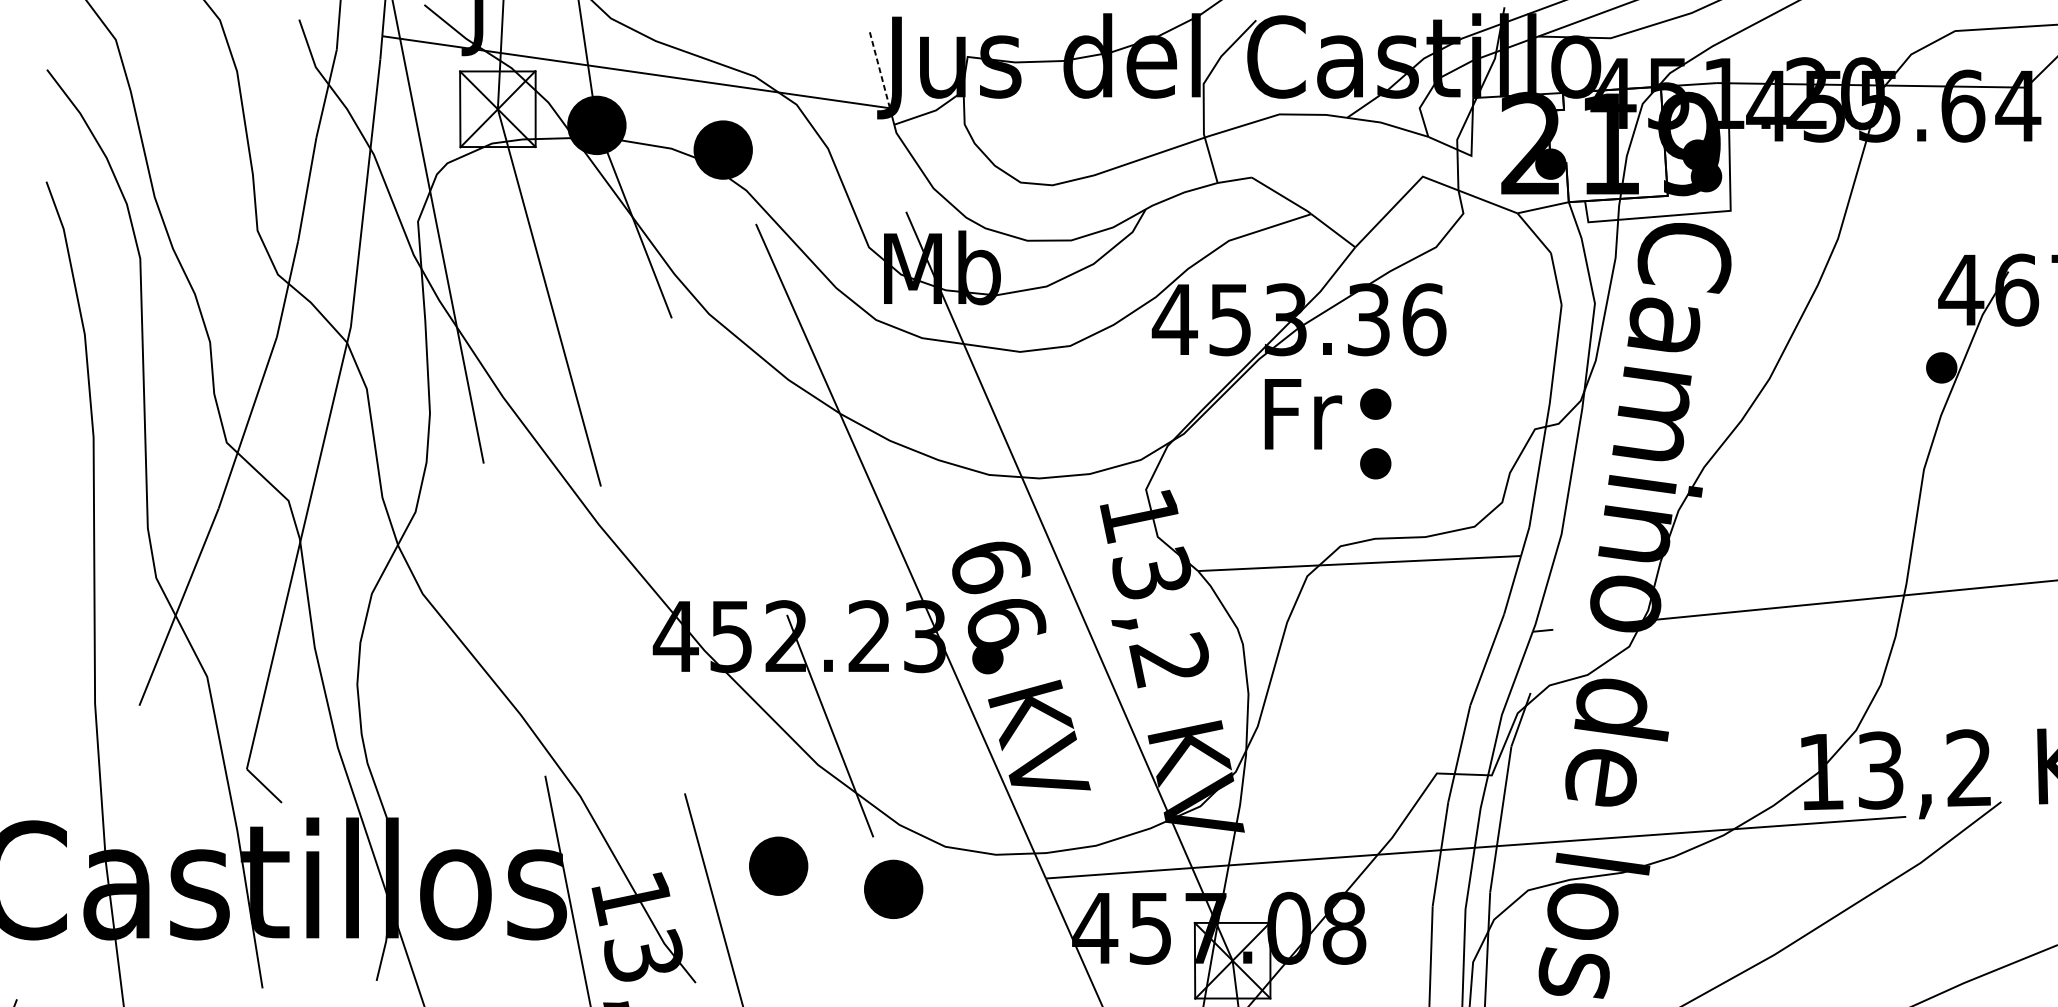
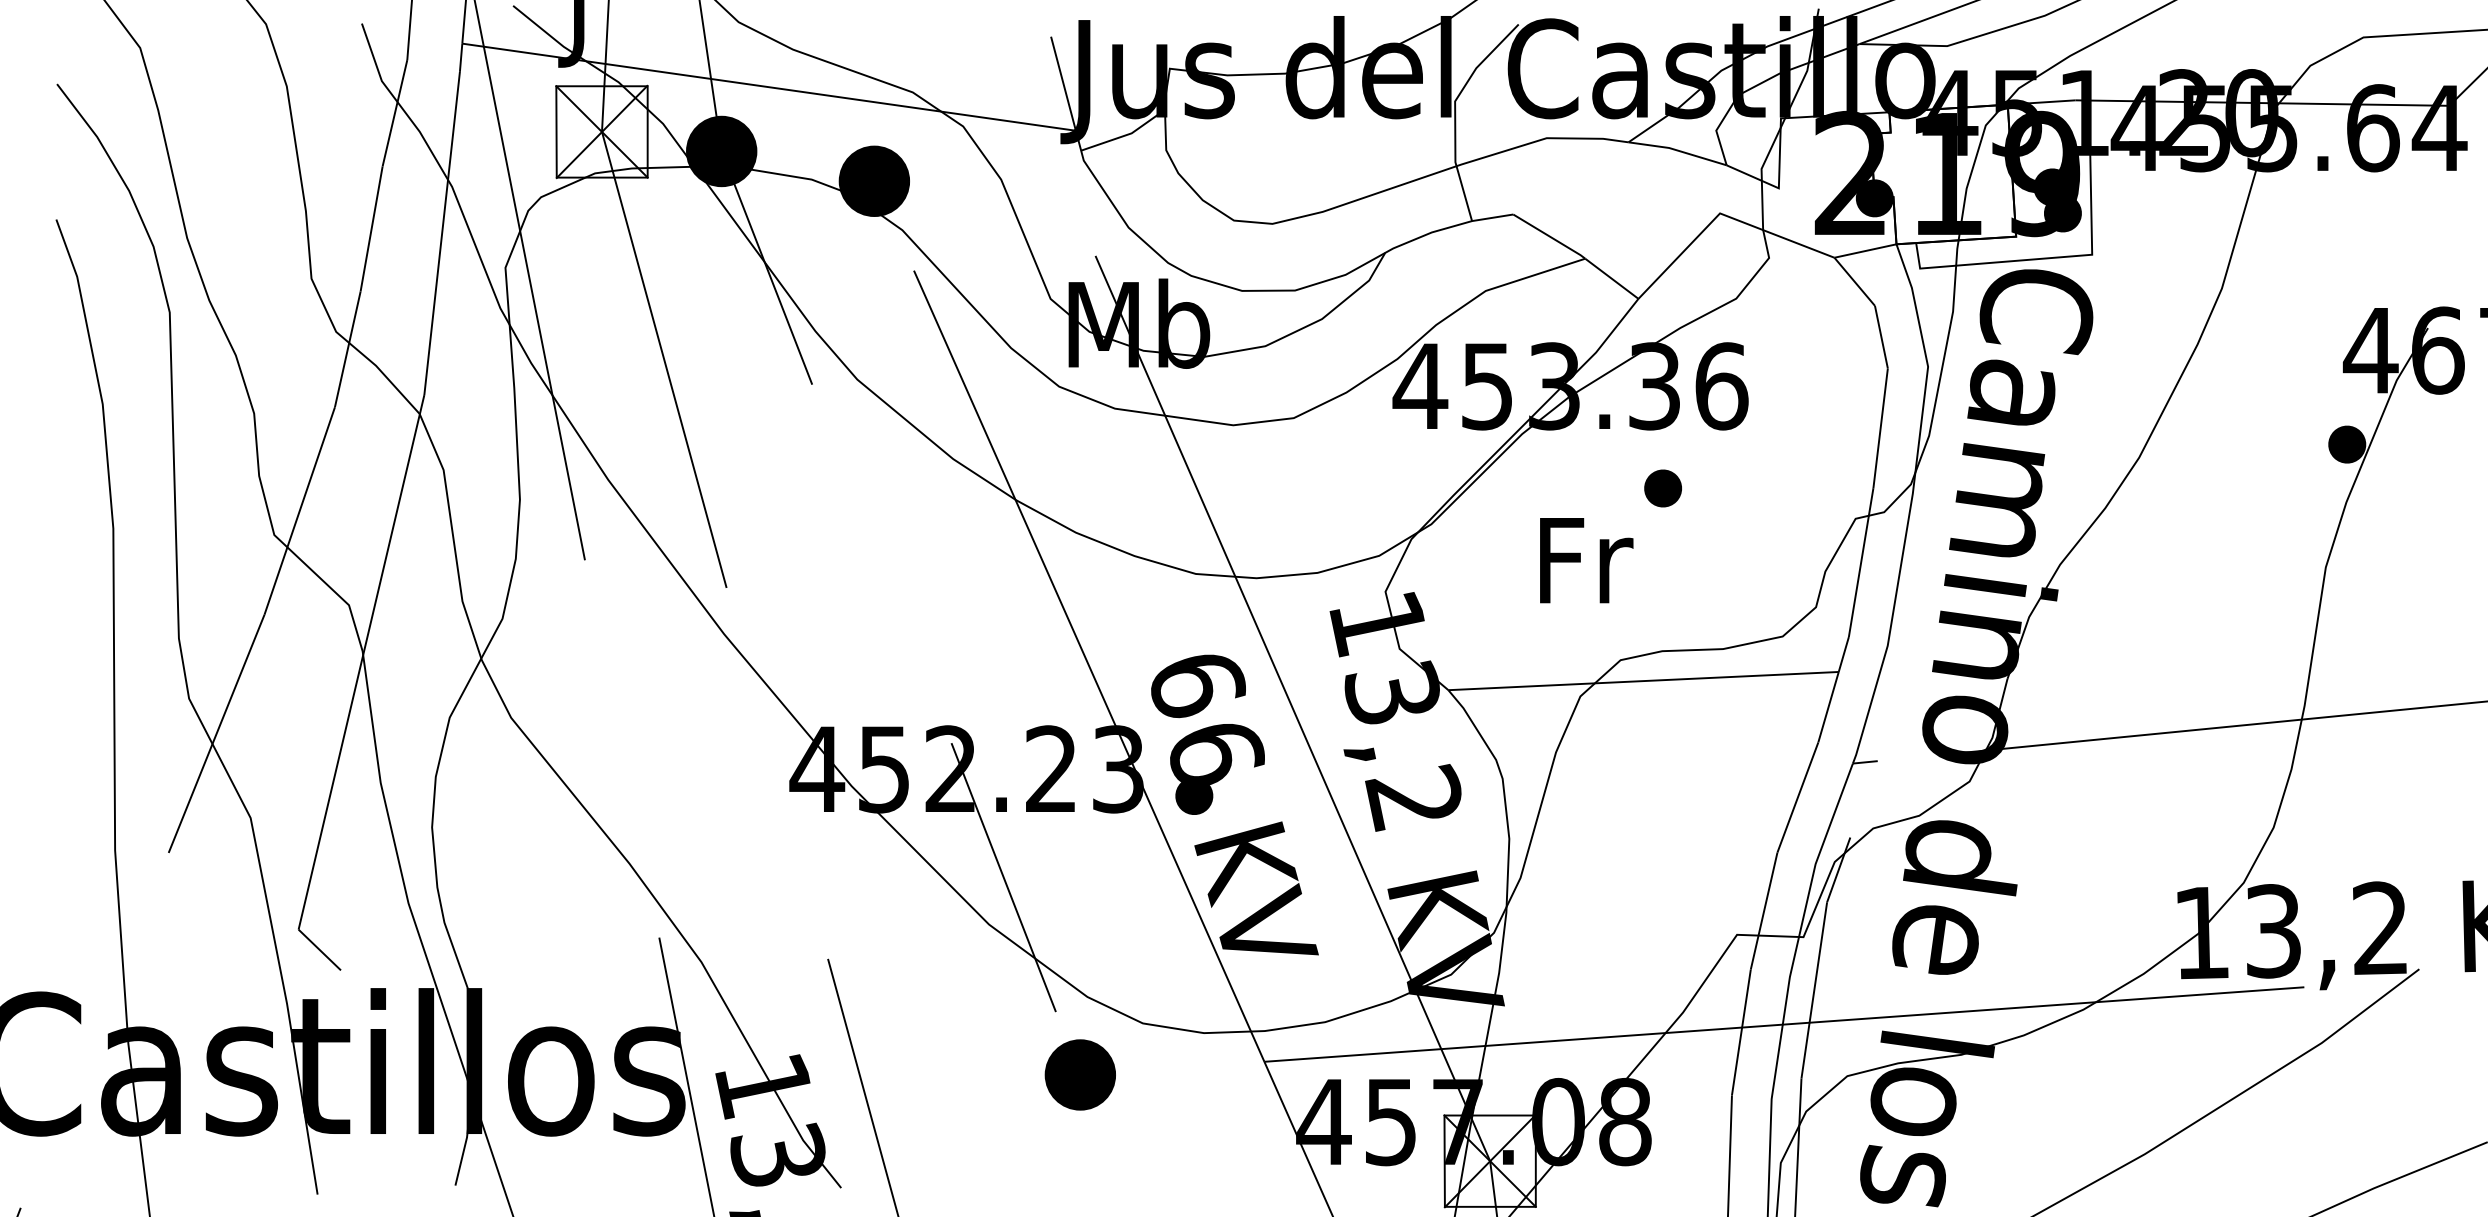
line: (879, 69) -> (1063, 83), dashed -> solid
text: (1303, 414) -> (1586, 560), moved
part: (1375, 463) -> (1662, 560), removed
part: (777, 865) -> (940, 1046), removed

